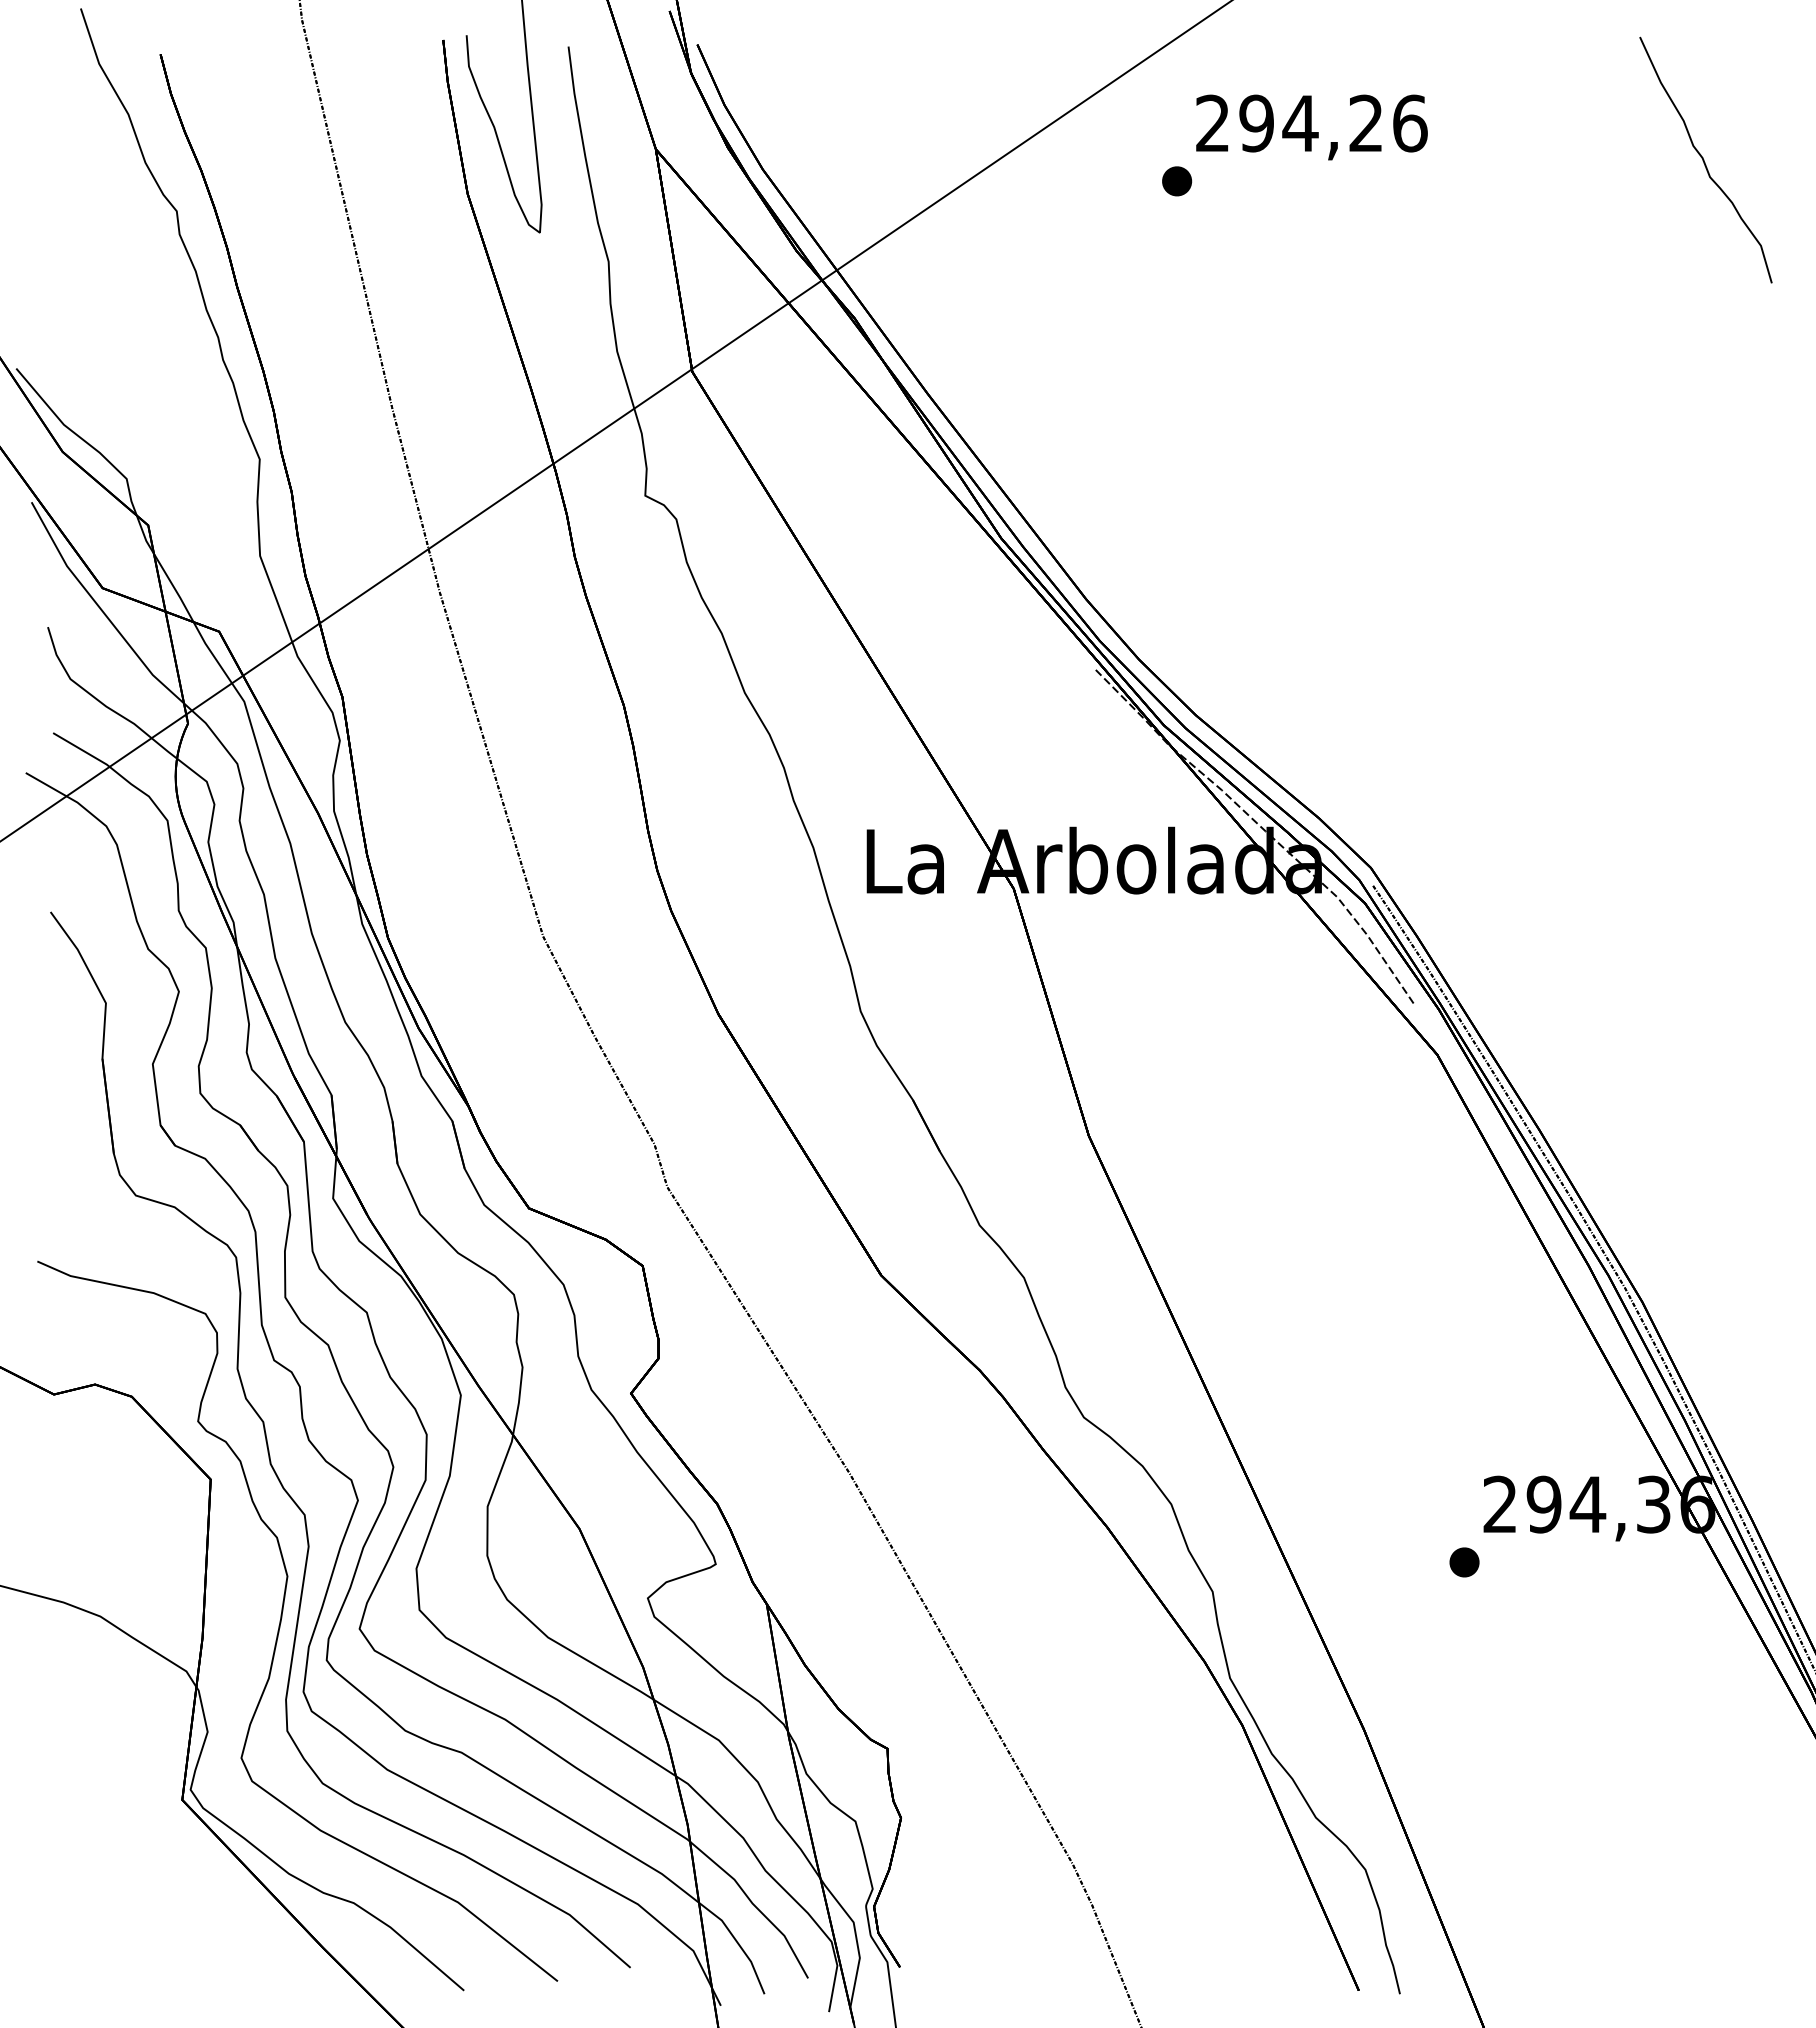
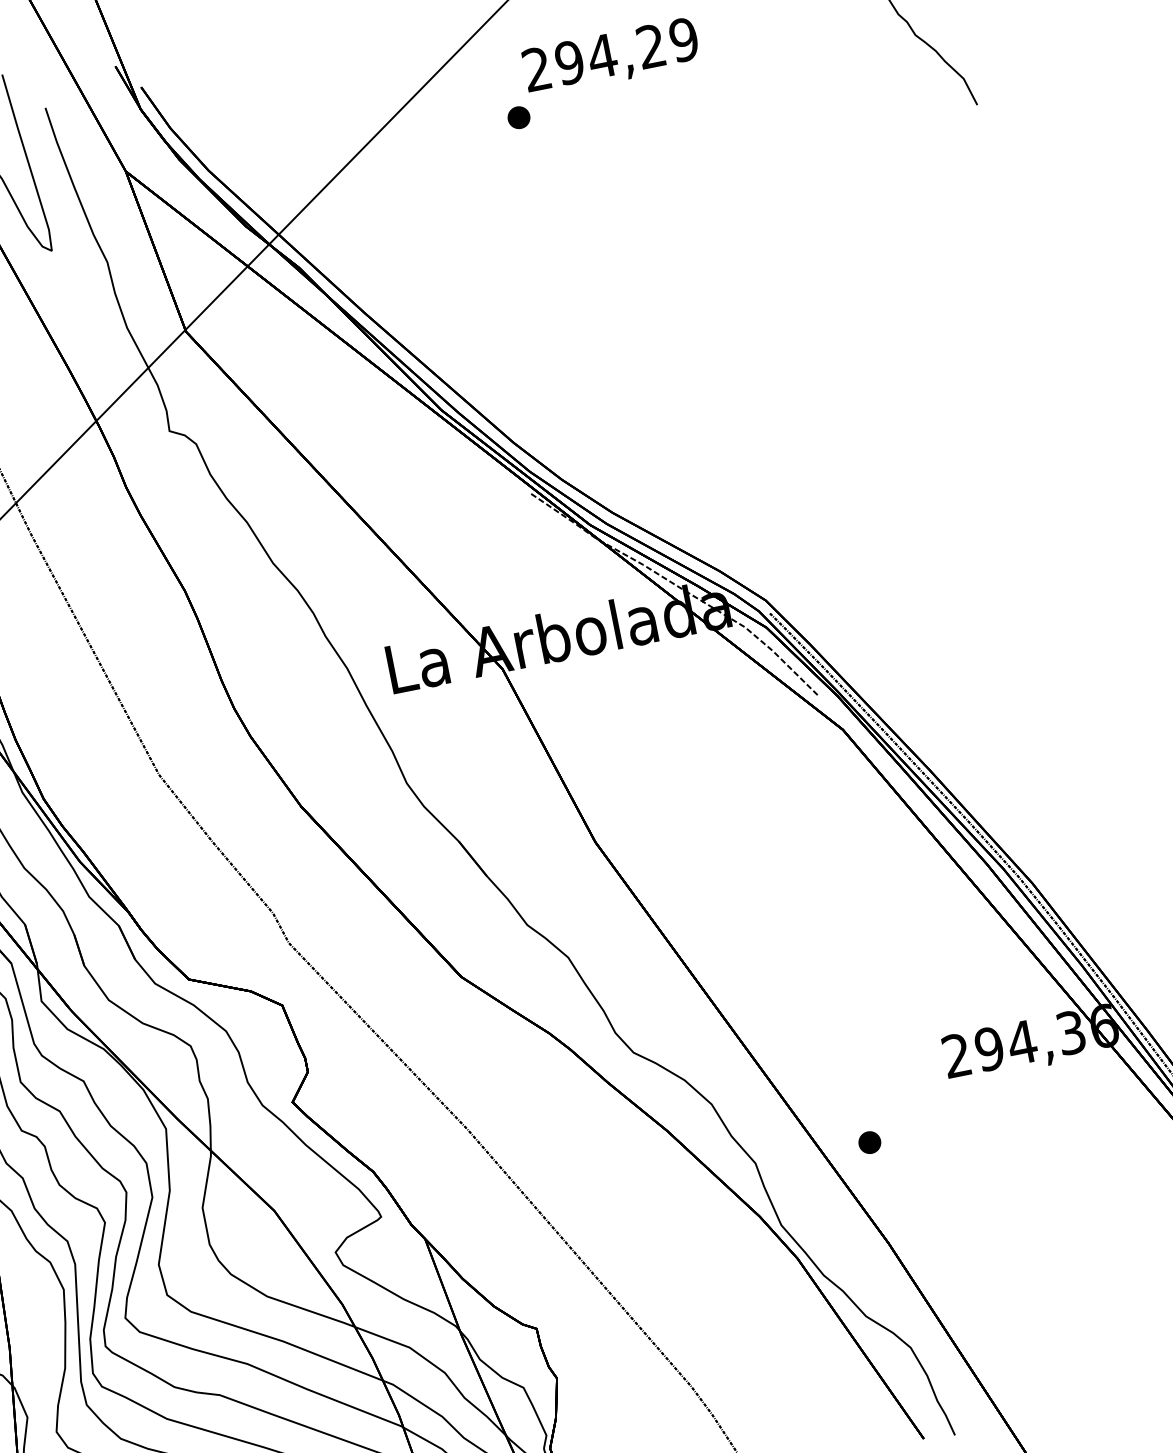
text: (1409, 123) -> (683, 39), 294,26 -> 294,29
part: (1464, 1562) -> (869, 1142), moved

